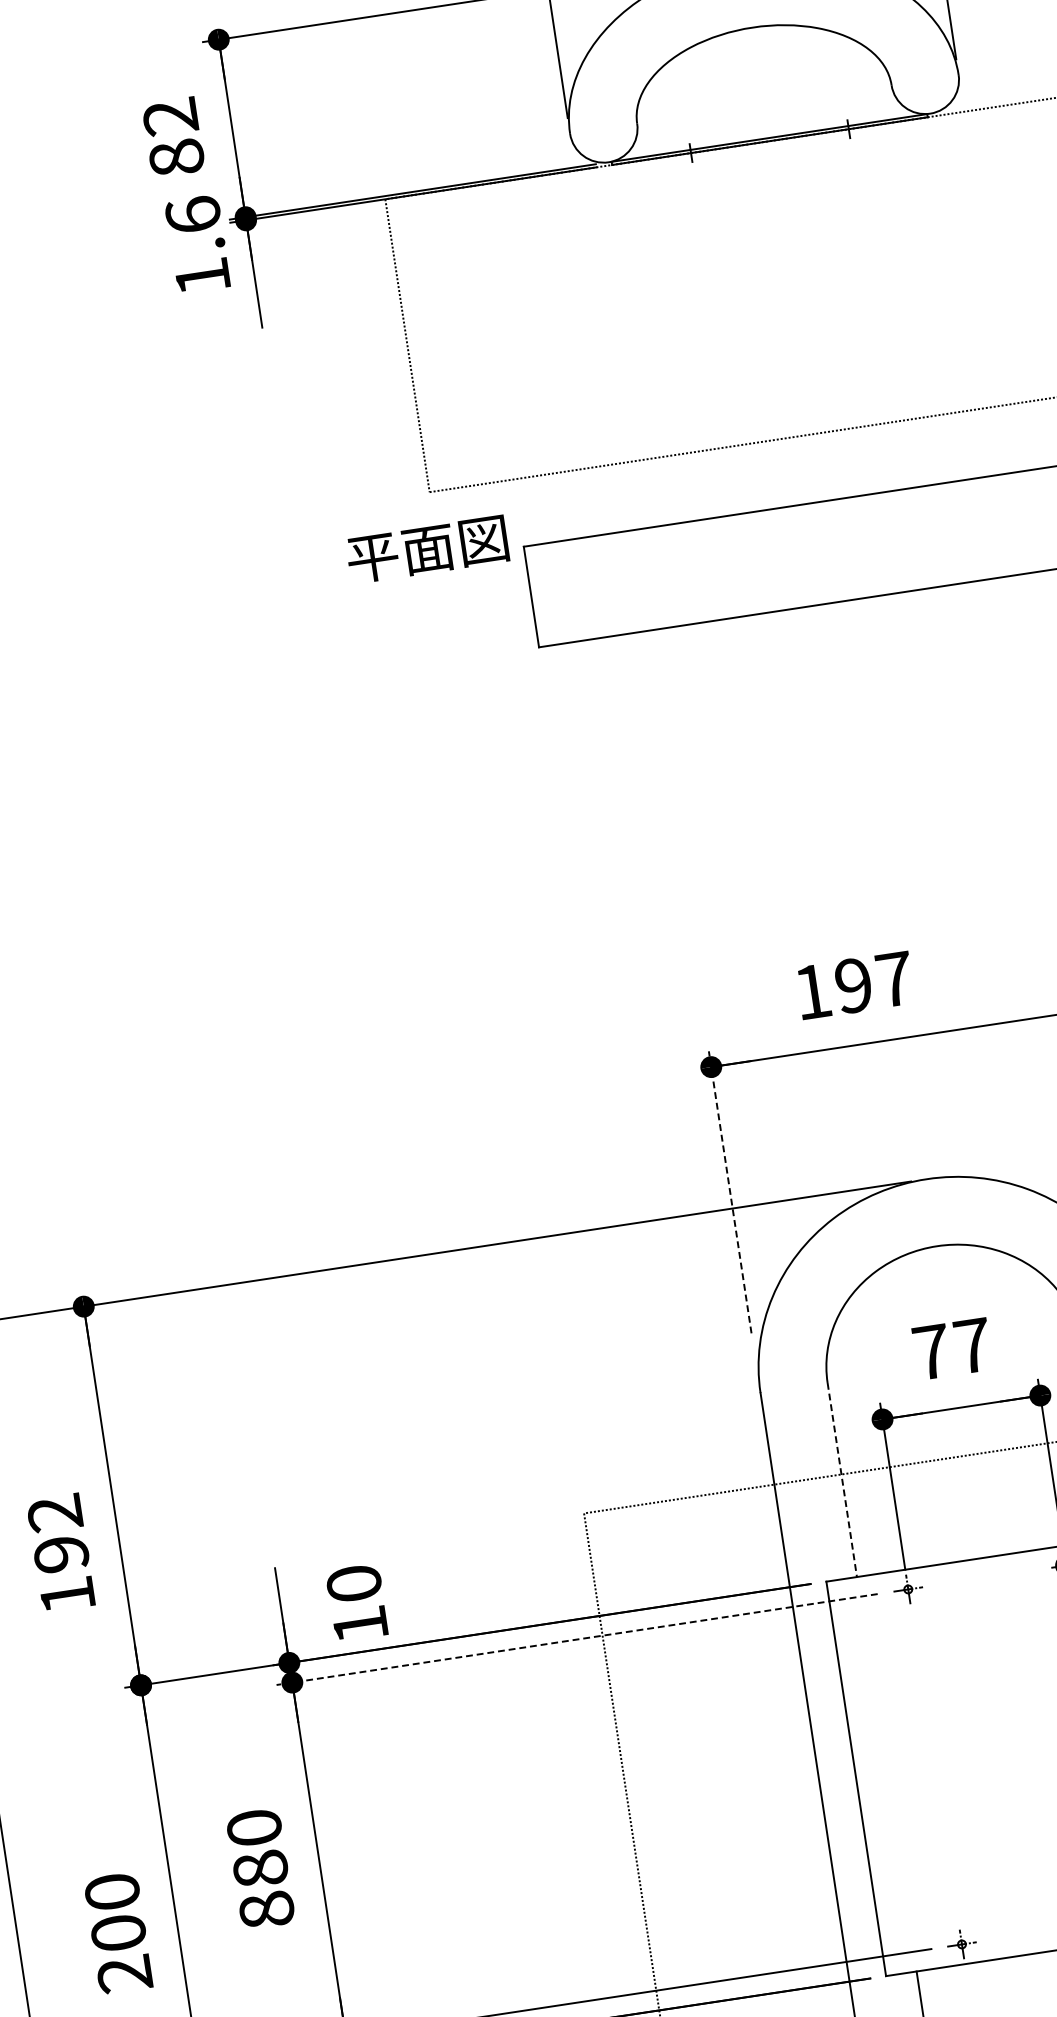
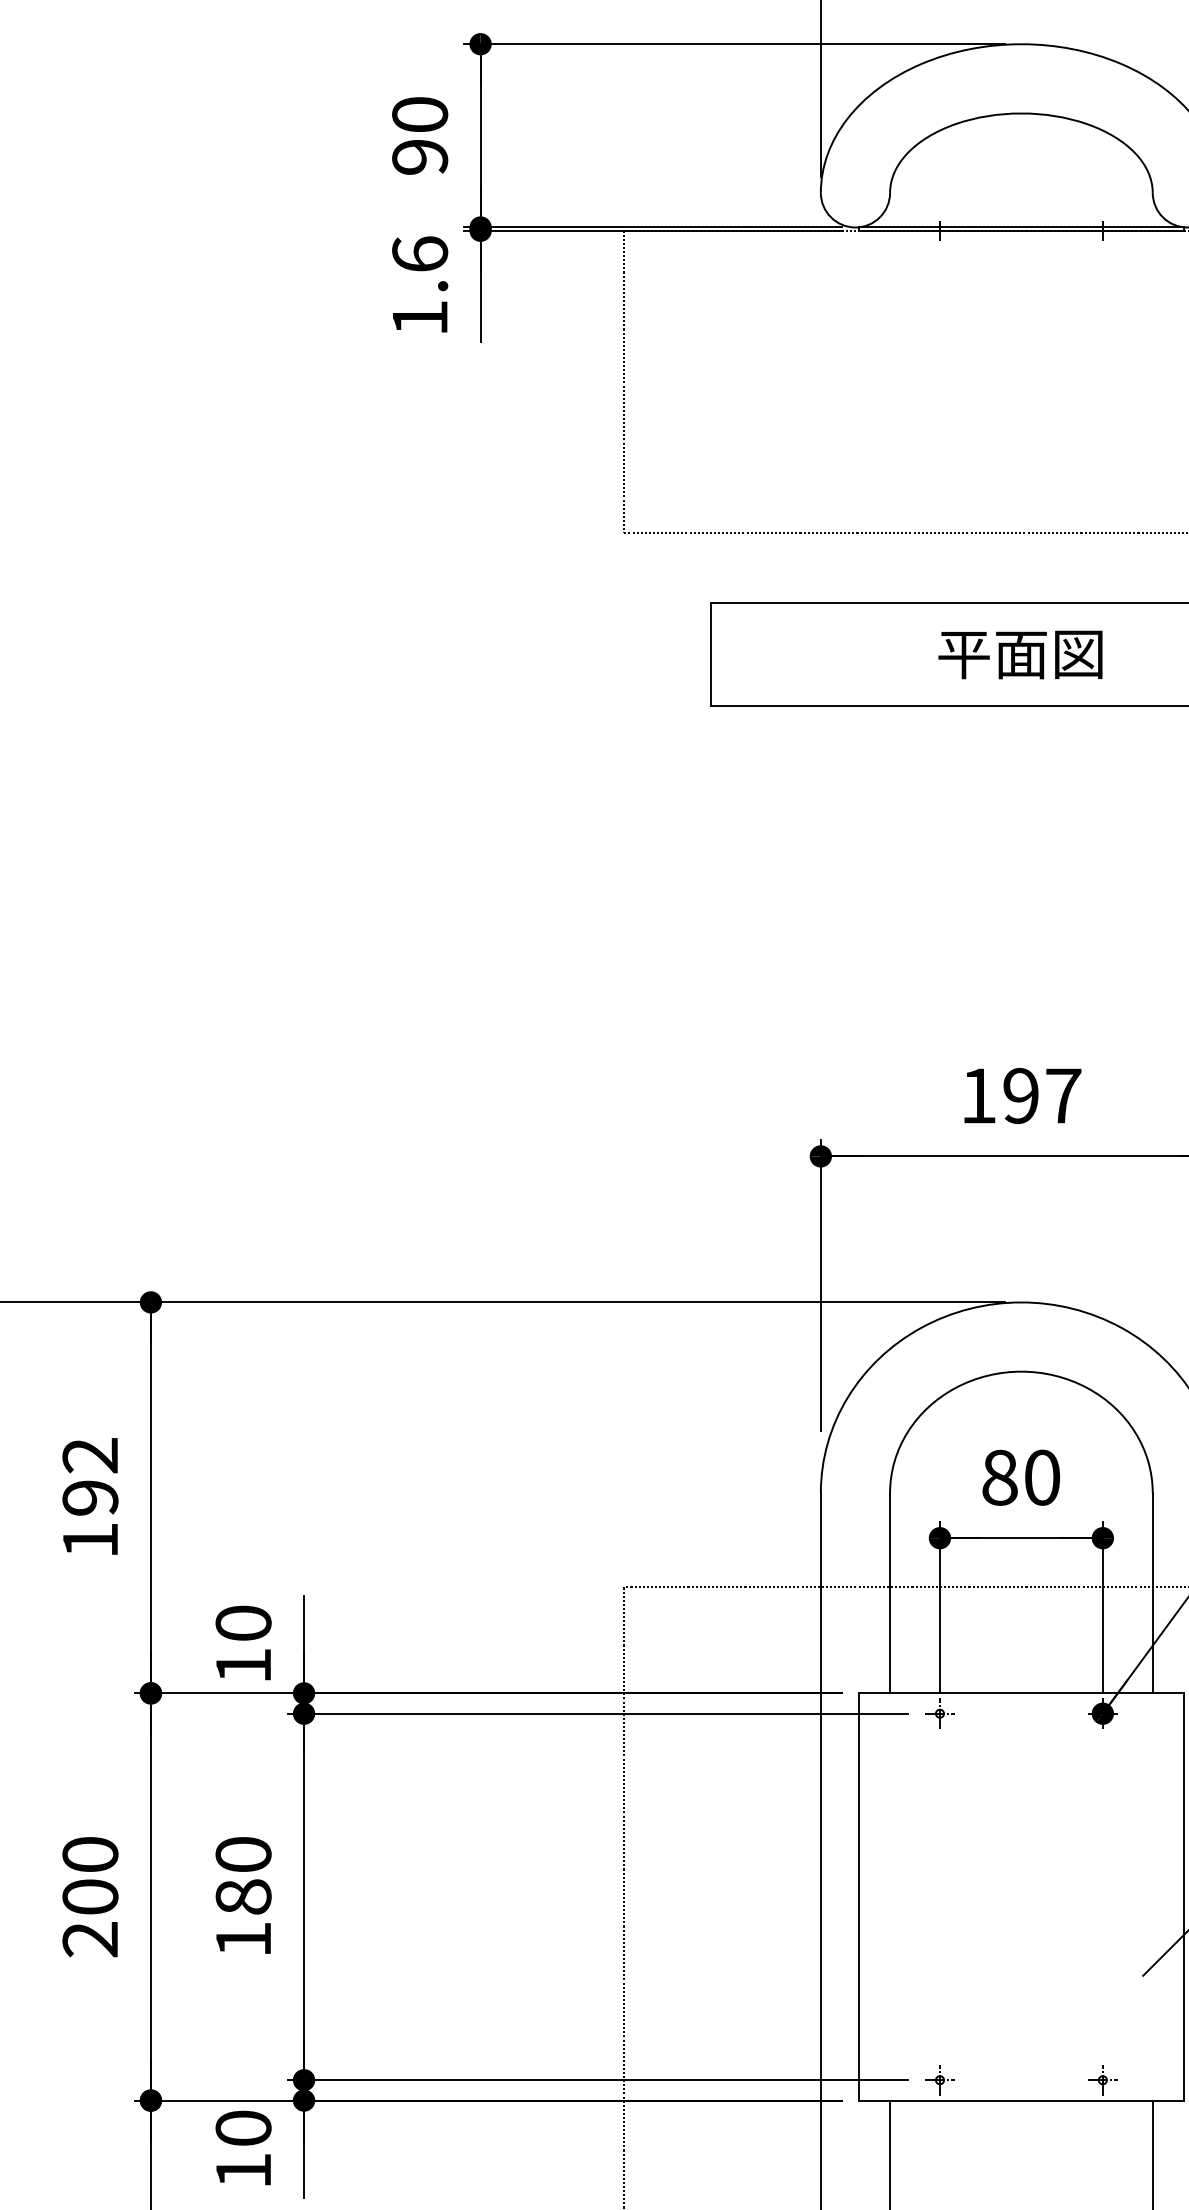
text: (173, 136) -> (420, 135), 82 -> 90
text: (198, 244) -> (420, 284), moved
text: (427, 549) -> (1020, 654), moved
text: (855, 985) -> (1022, 1095), moved
line: (729, 1192) -> (820, 1285), dashed -> solid
text: (952, 1348) -> (1021, 1477), 77 -> 80
line: (842, 1480) -> (890, 1593), dashed -> solid
text: (61, 1552) -> (90, 1496), moved
text: (356, 1602) -> (243, 1642), moved
line: (576, 1639) -> (597, 1713), dashed -> solid
text: (266, 1909) -> (243, 1938), 880 -> 180
text: (118, 1933) -> (90, 1897), moved

